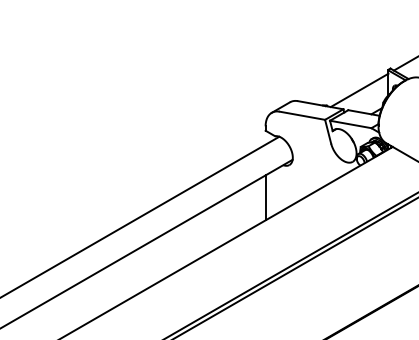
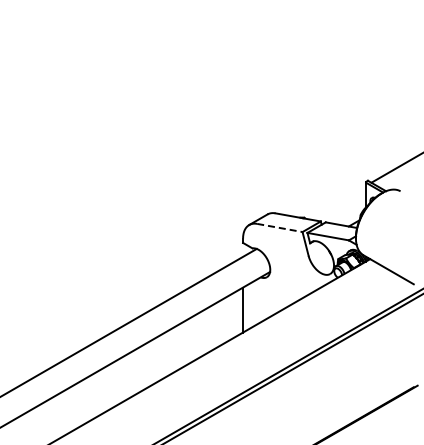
line: (359, 90) -> (336, 202), removed
line: (303, 116) -> (280, 228), solid -> dashed

